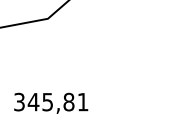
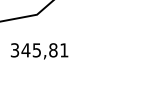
text: (51, 103) -> (39, 51), moved

